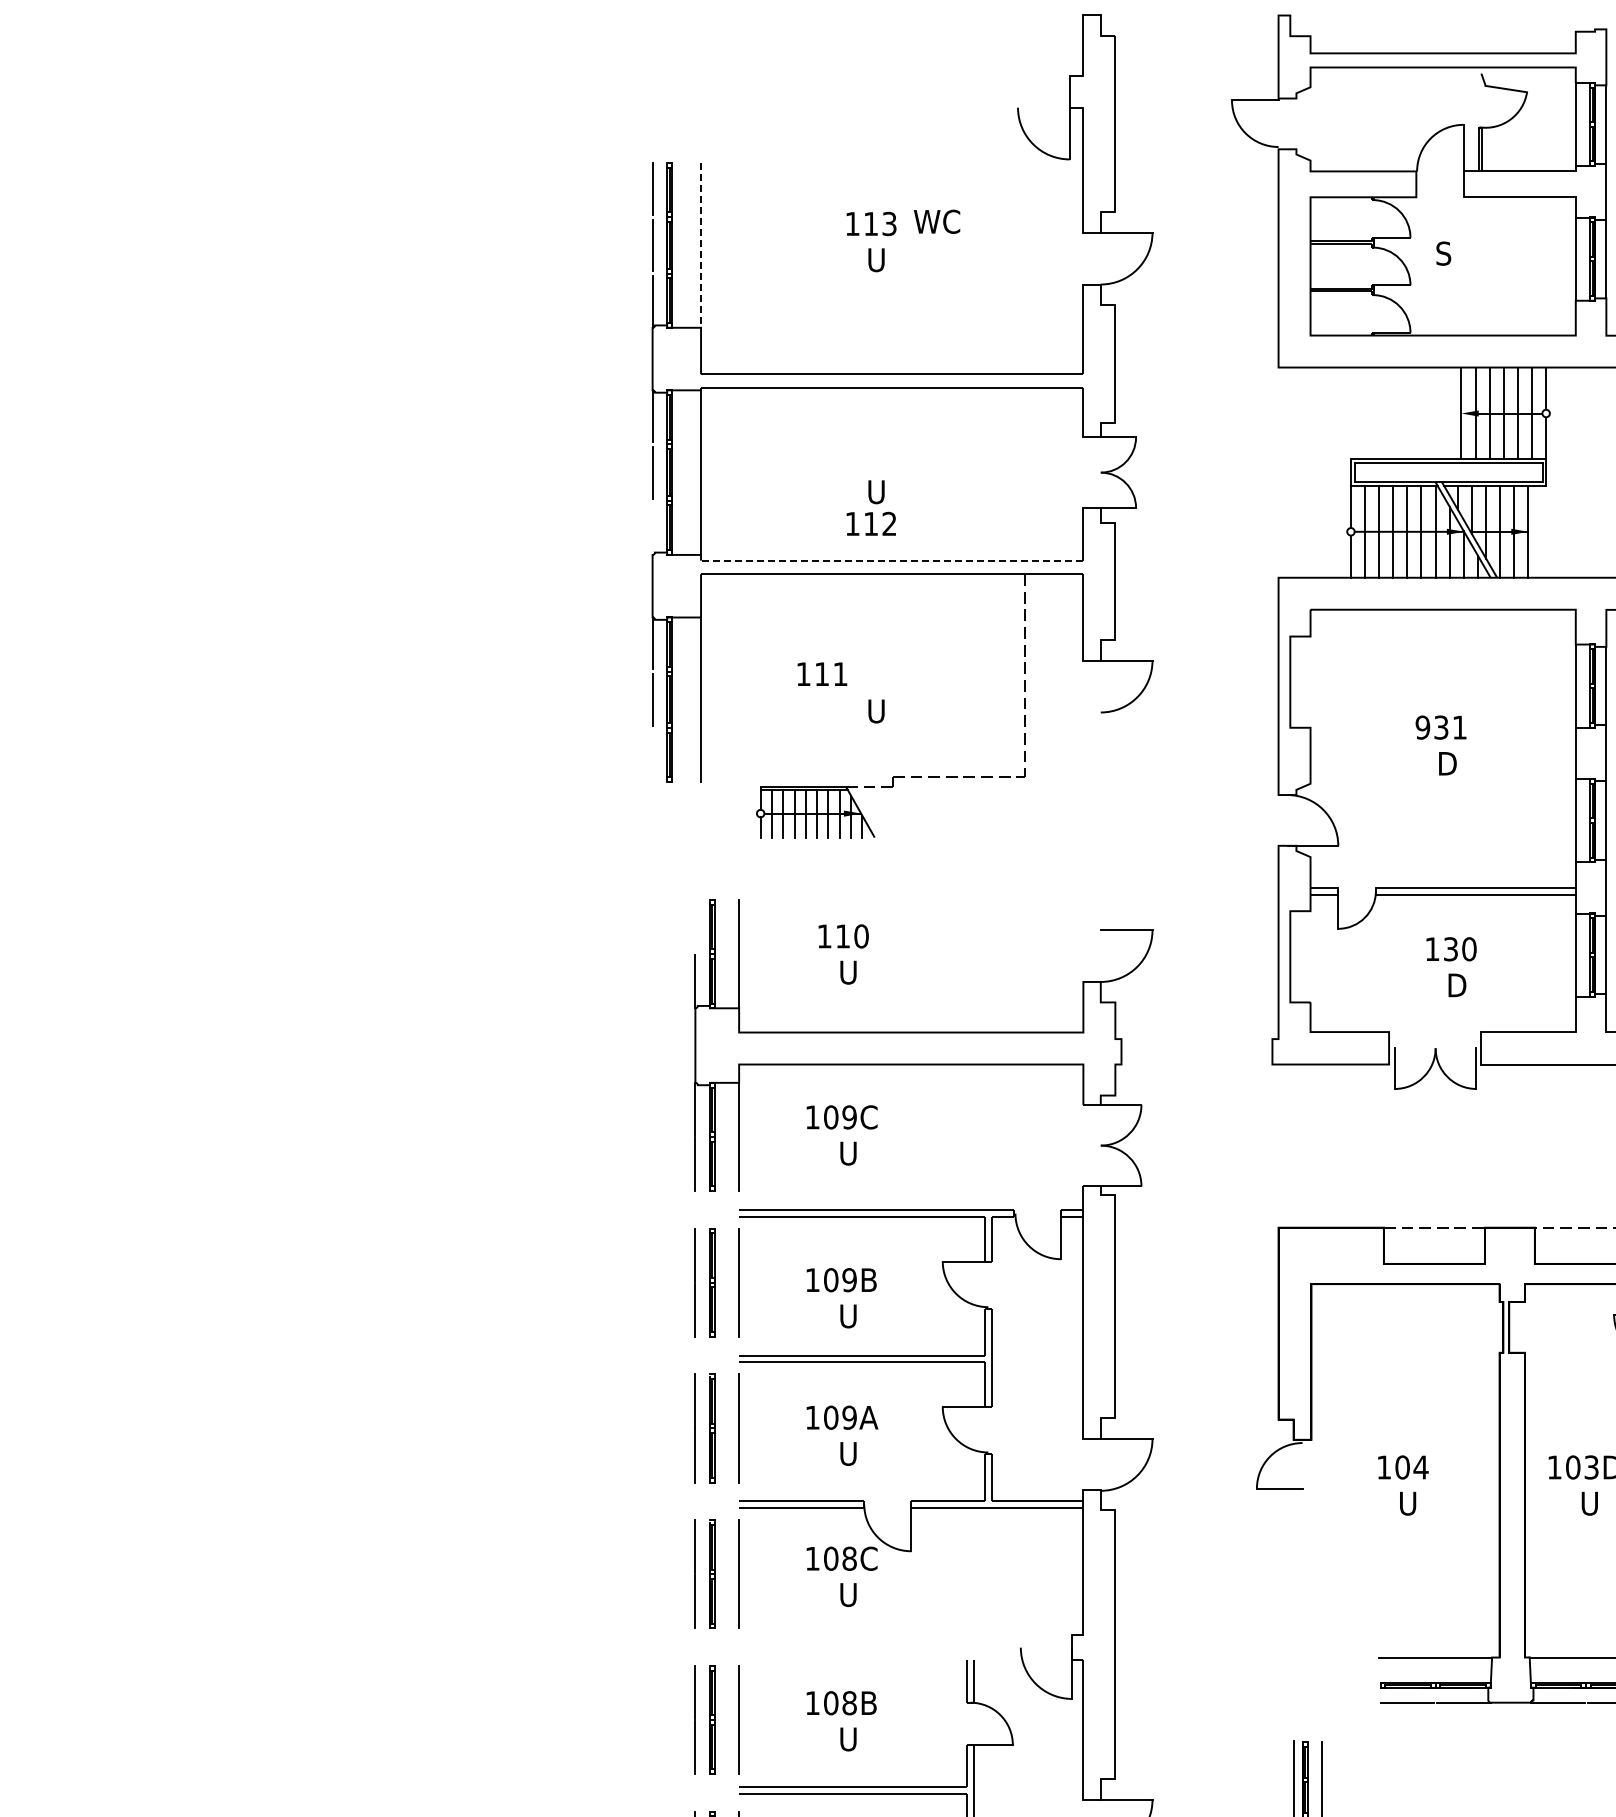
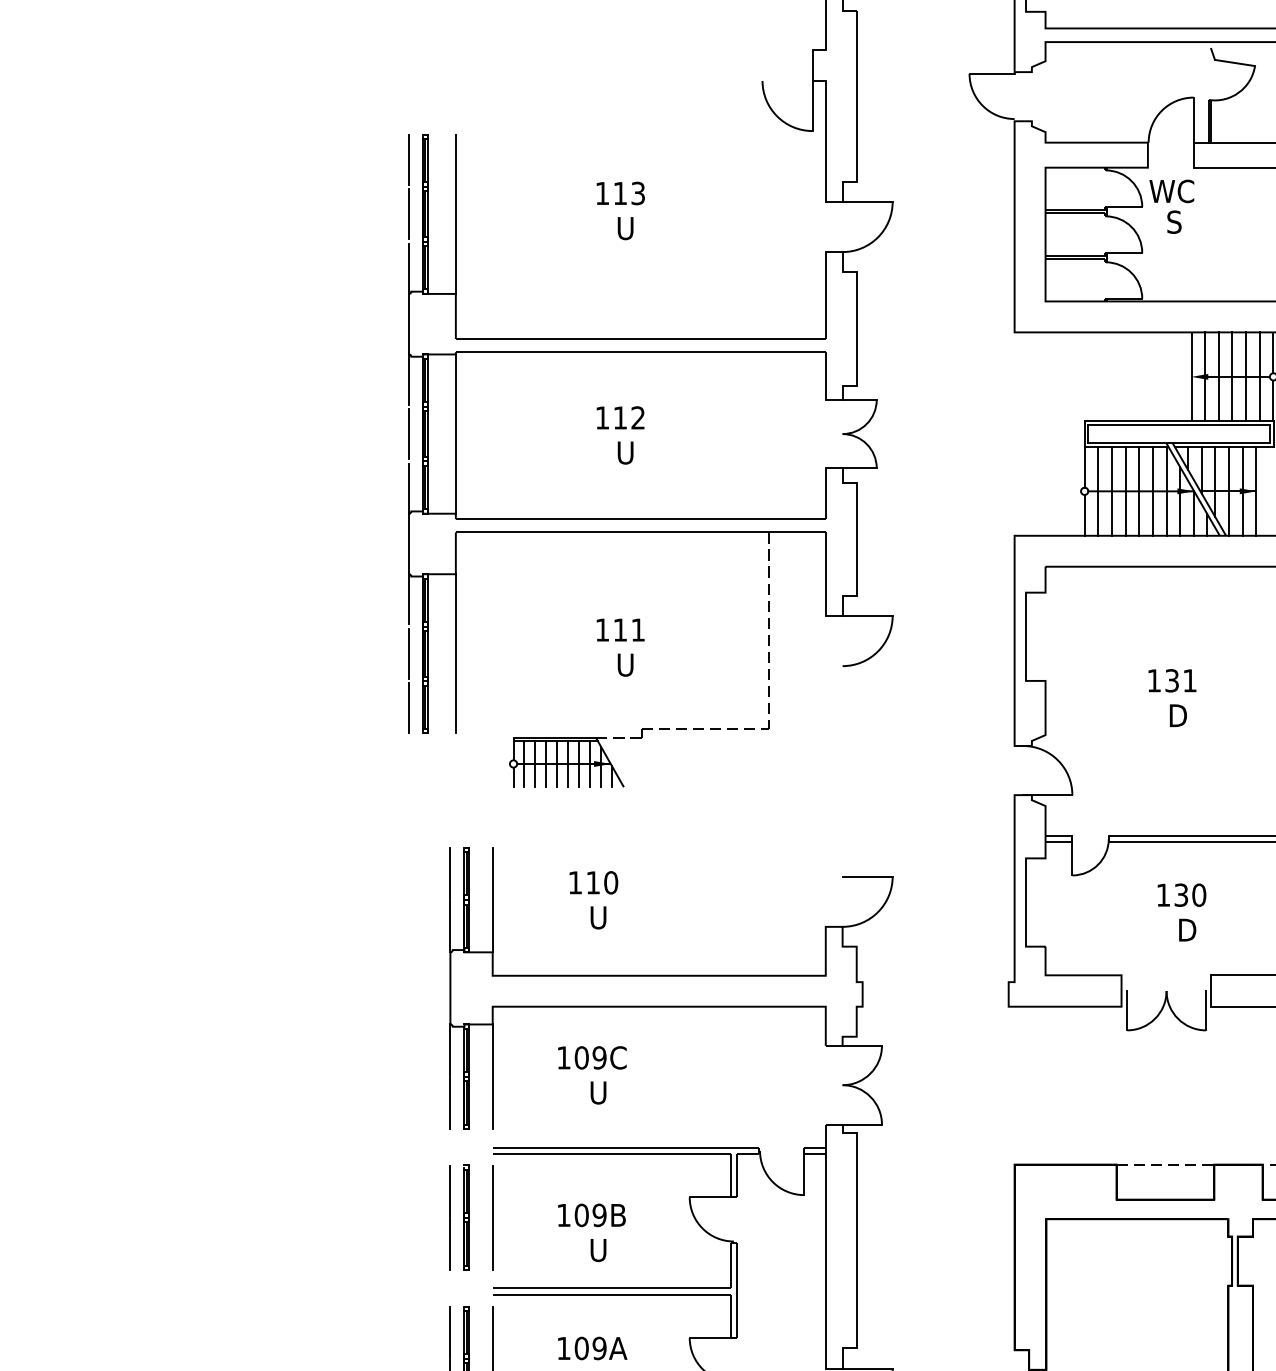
text: (937, 221) -> (1172, 191), moved
line: (701, 245) -> (456, 214), dashed -> solid
text: (870, 523) -> (619, 417), moved
line: (652, 528) -> (408, 488), added
line: (891, 560) -> (640, 519), dashed -> solid
text: (822, 673) -> (620, 629), moved
text: (1422, 727) -> (1153, 680), 931 -> 131
line: (652, 756) -> (408, 708), added
line: (695, 926) -> (450, 873), added

